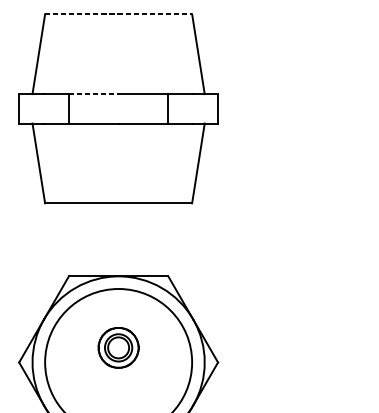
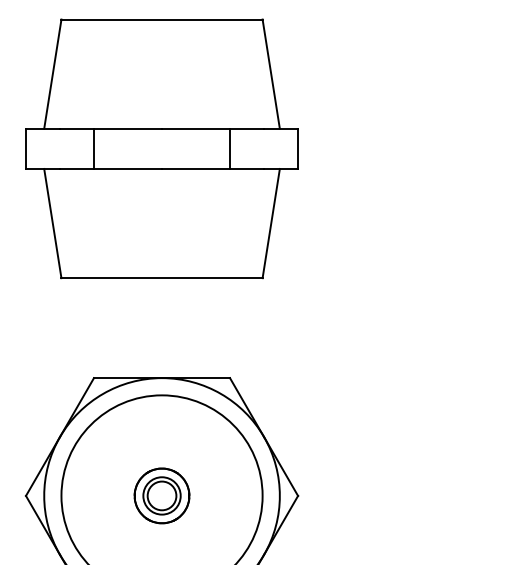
line: (118, 14) -> (162, 19), dashed -> solid
line: (94, 93) -> (128, 128), dashed -> solid
part: (118, 347) -> (161, 495), moved

